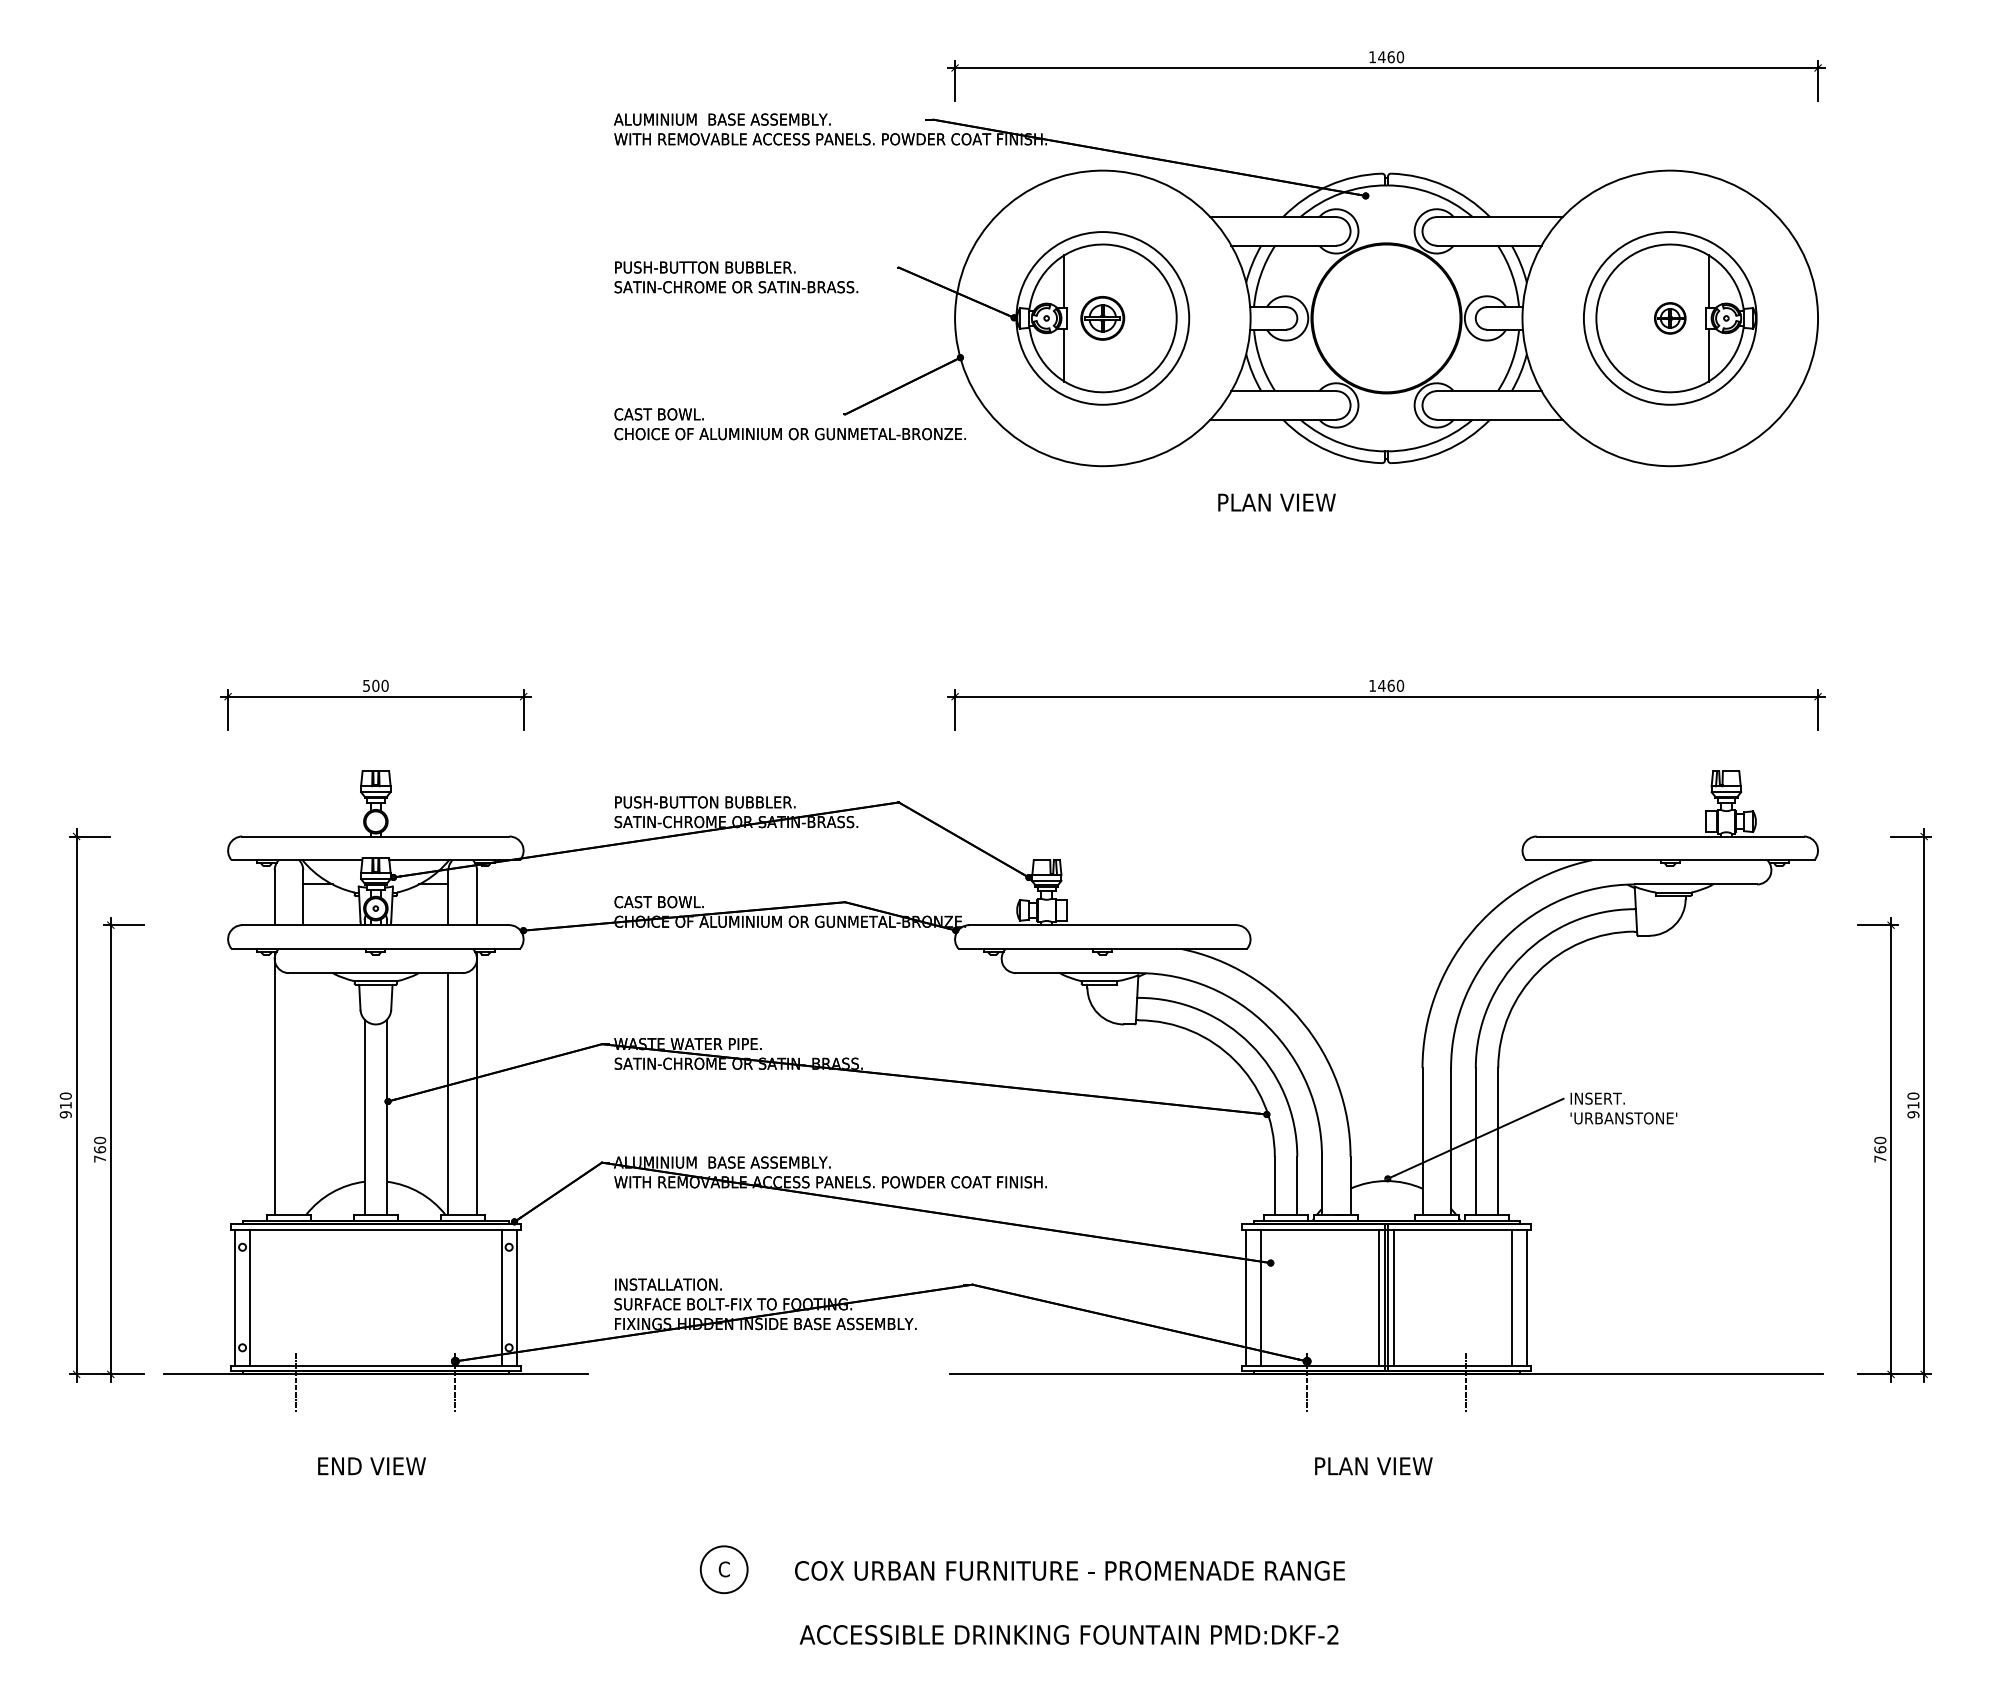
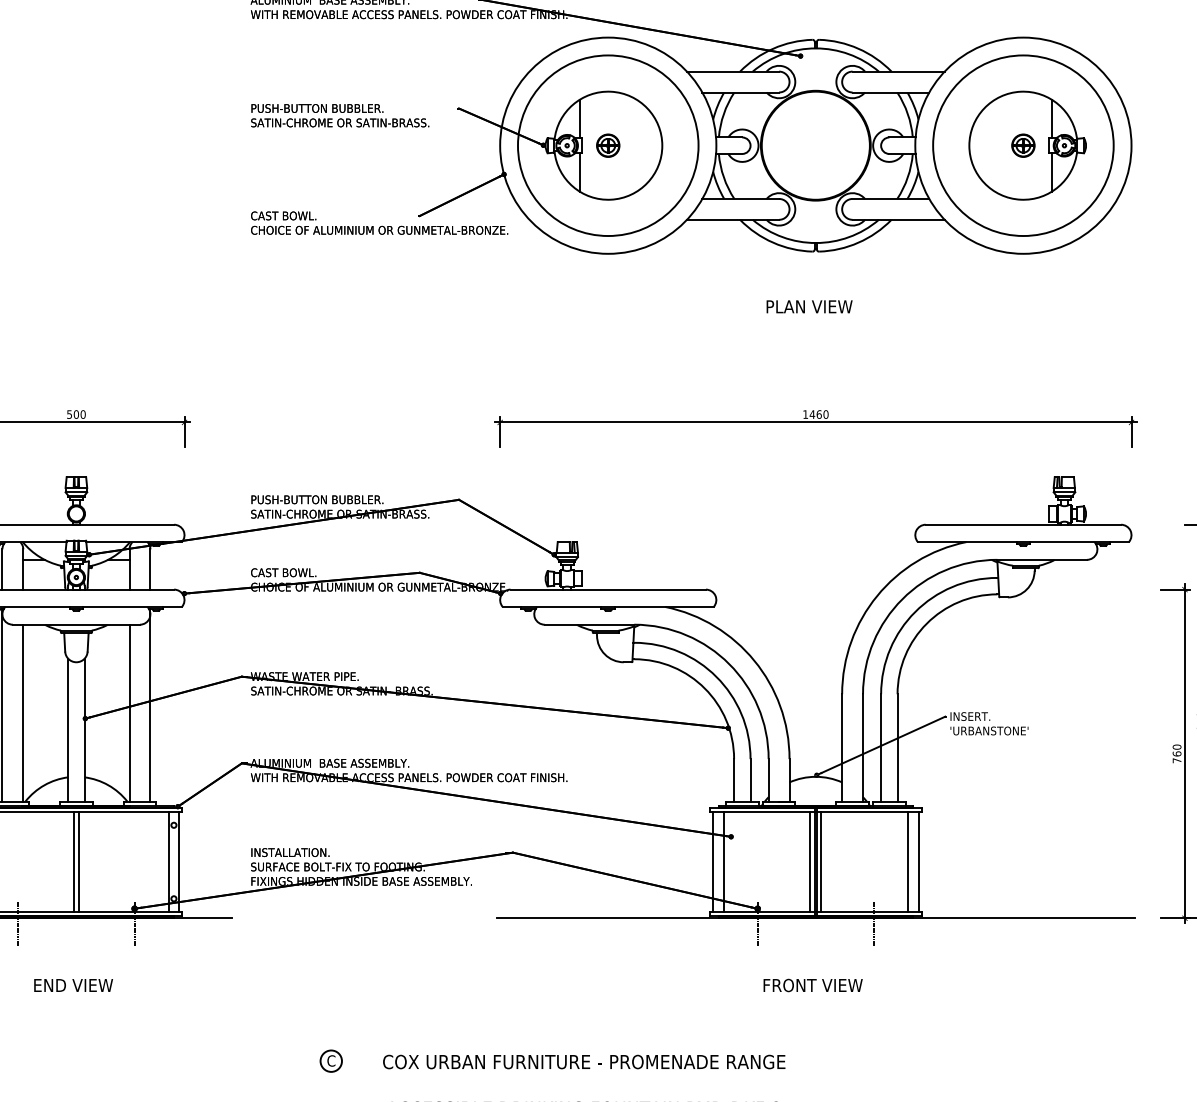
circle: (1102, 318) -> (608, 145), size x1.43
part: (1102, 318) -> (608, 145), size x0.71
circle: (1669, 318) -> (1022, 145), size x1.43
text: (1276, 502) -> (809, 306), moved
line: (303, 1093) -> (23, 712), added
line: (372, 1297) -> (73, 862), added
line: (378, 1297) -> (78, 862), added
text: (1383, 1466) -> (813, 985), PLAN VIEW -> FRONT VIEW
circle: (723, 1569) -> (330, 1061), size x0.62

